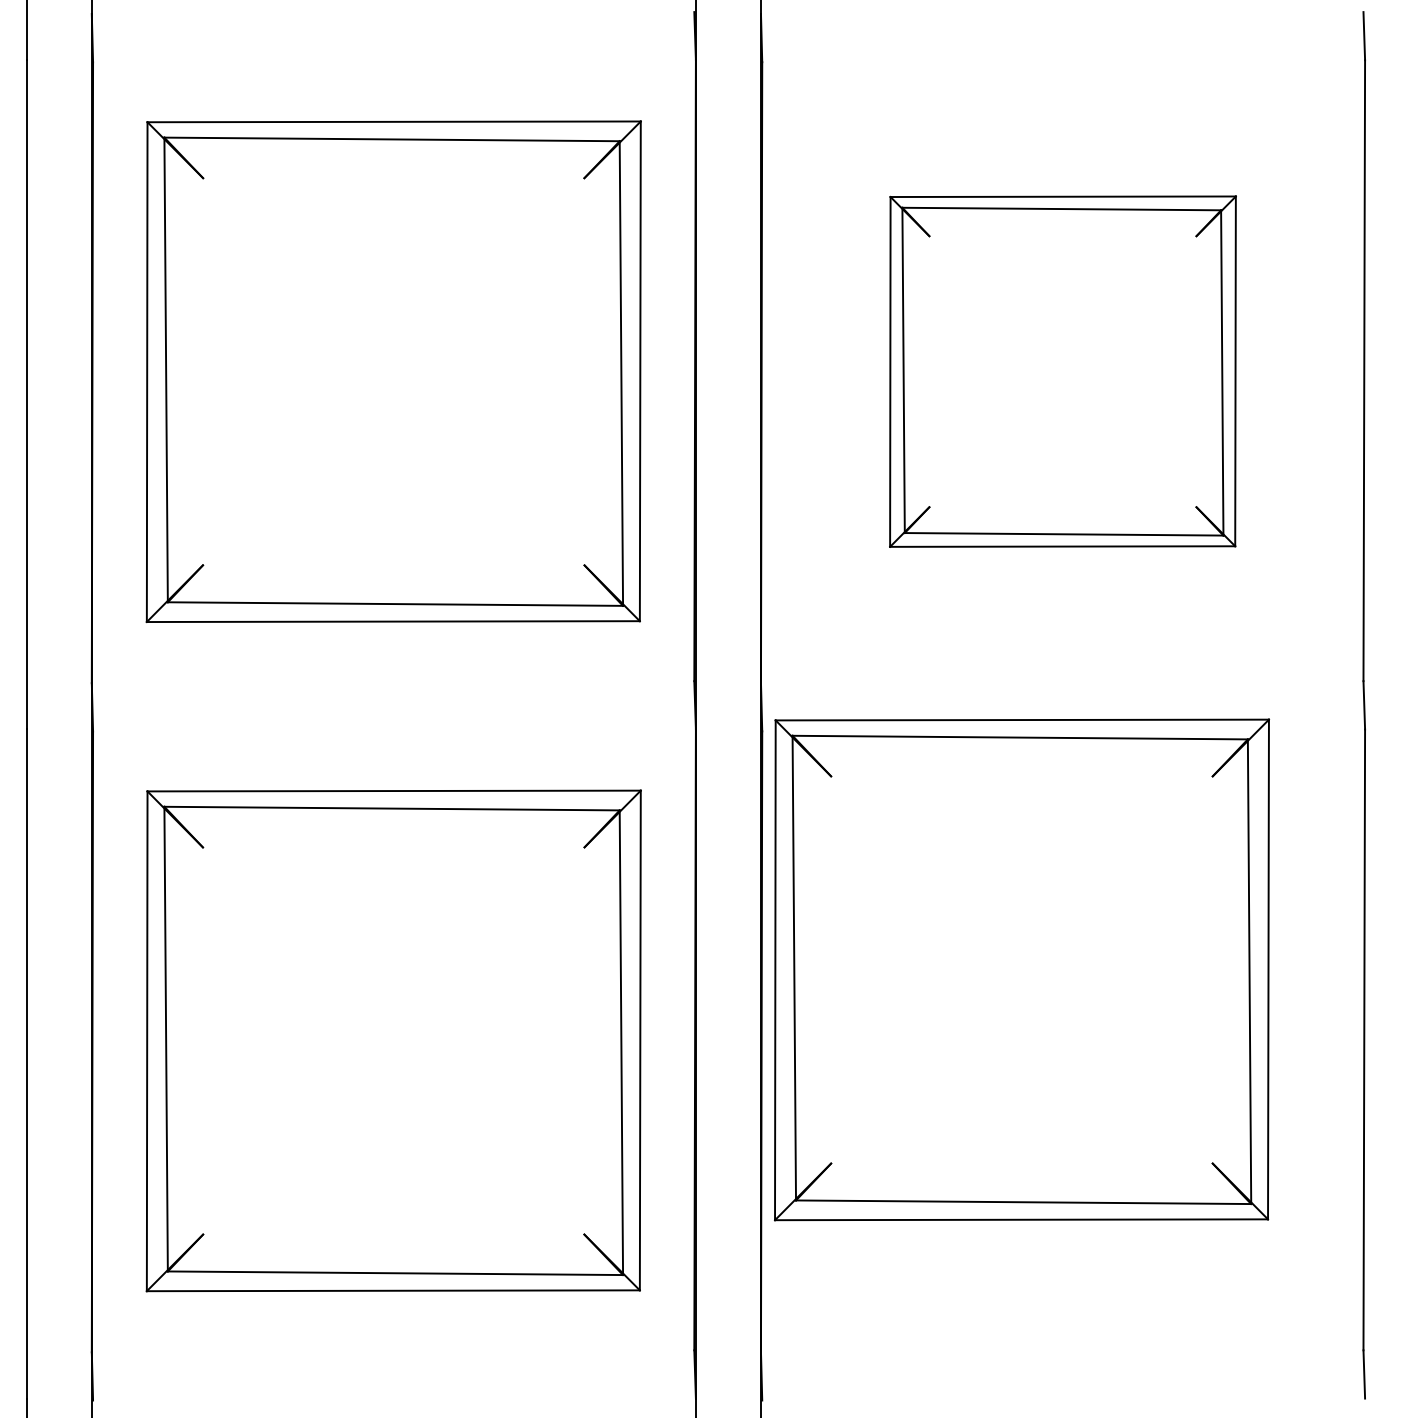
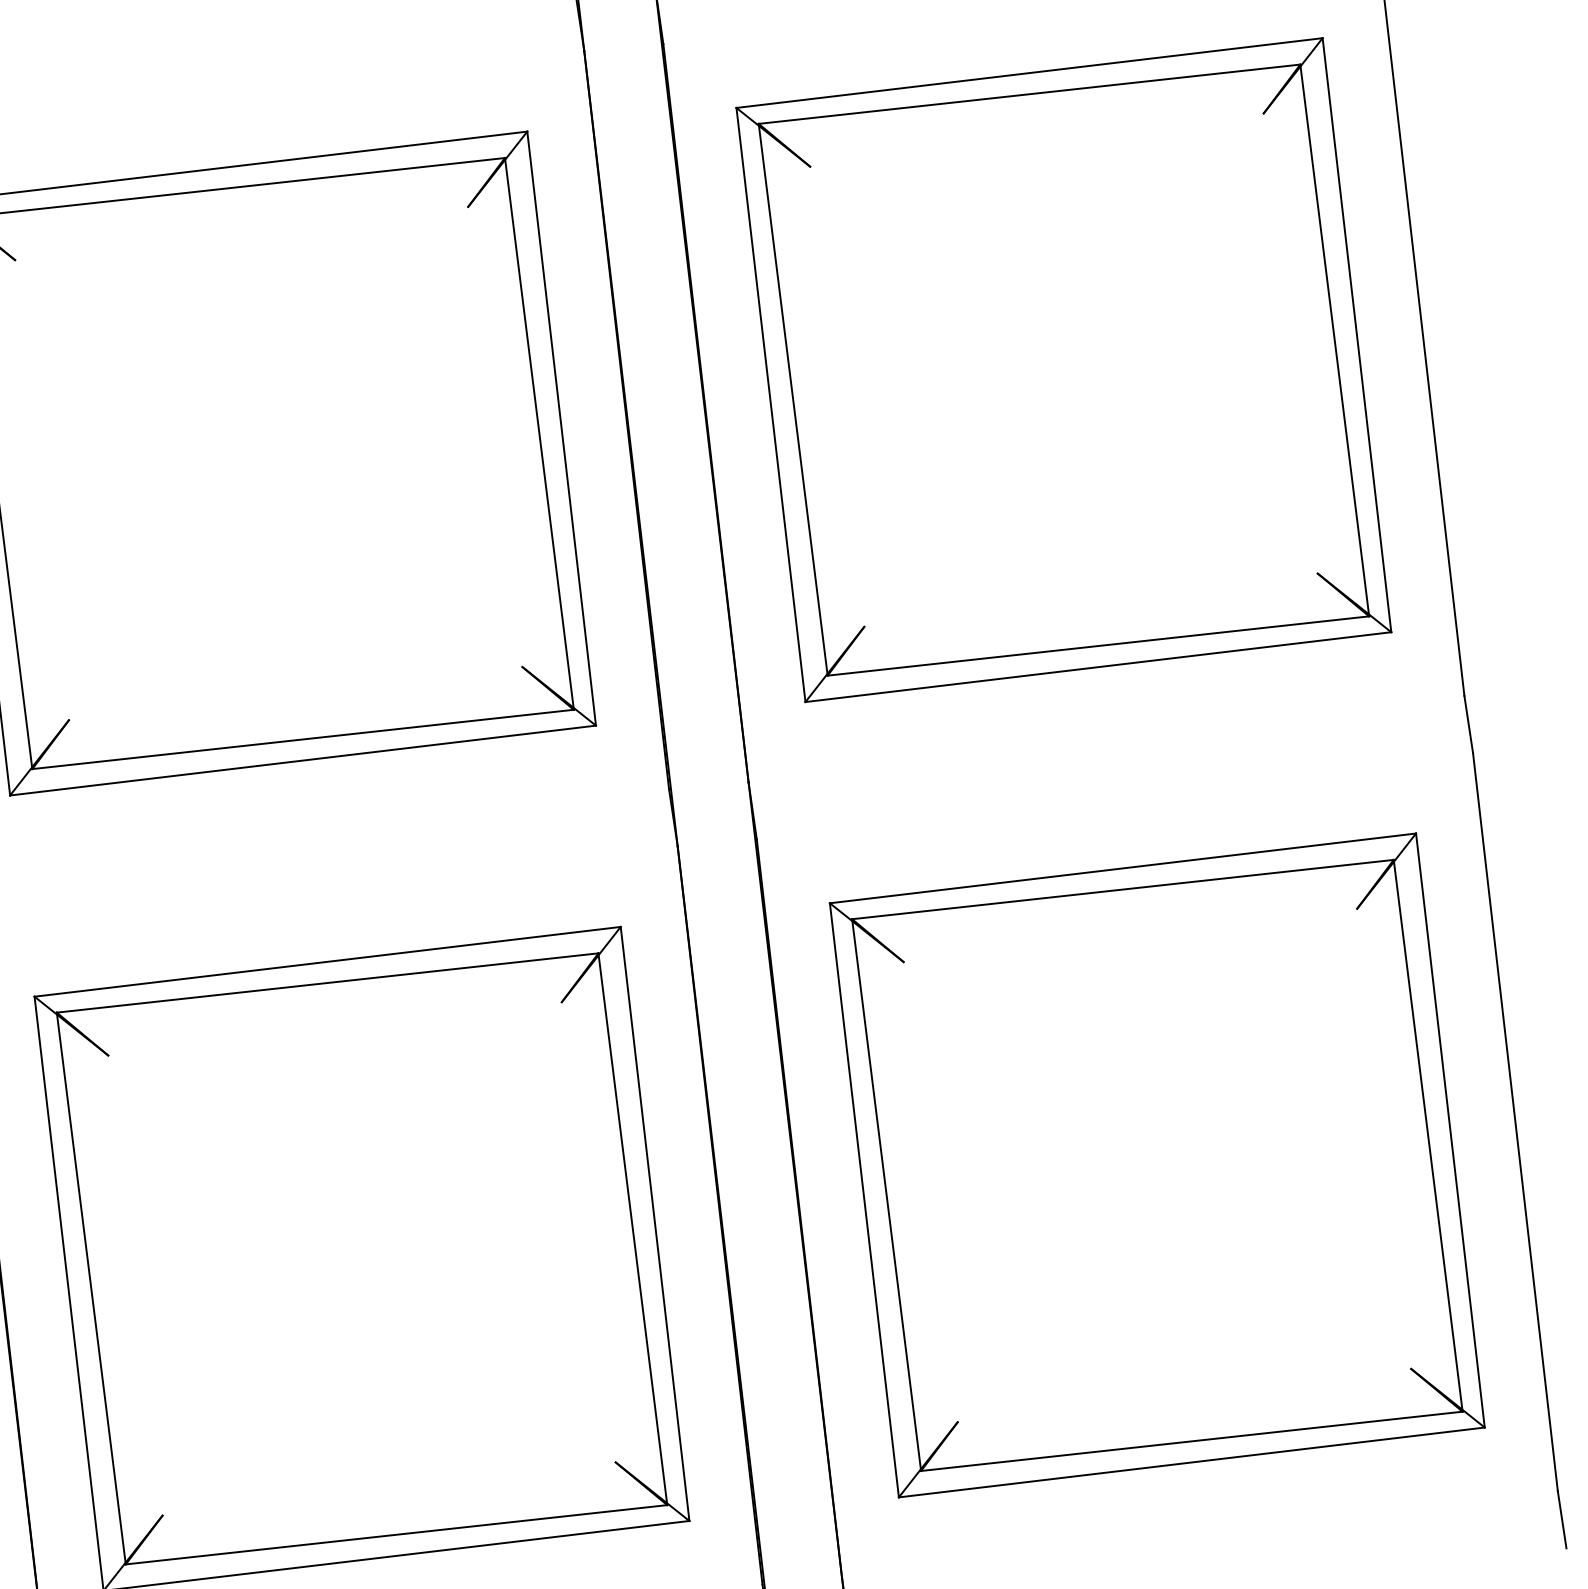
part: (1062, 371) -> (1063, 369), size x1.43
part: (1021, 969) -> (1156, 1165), moved

